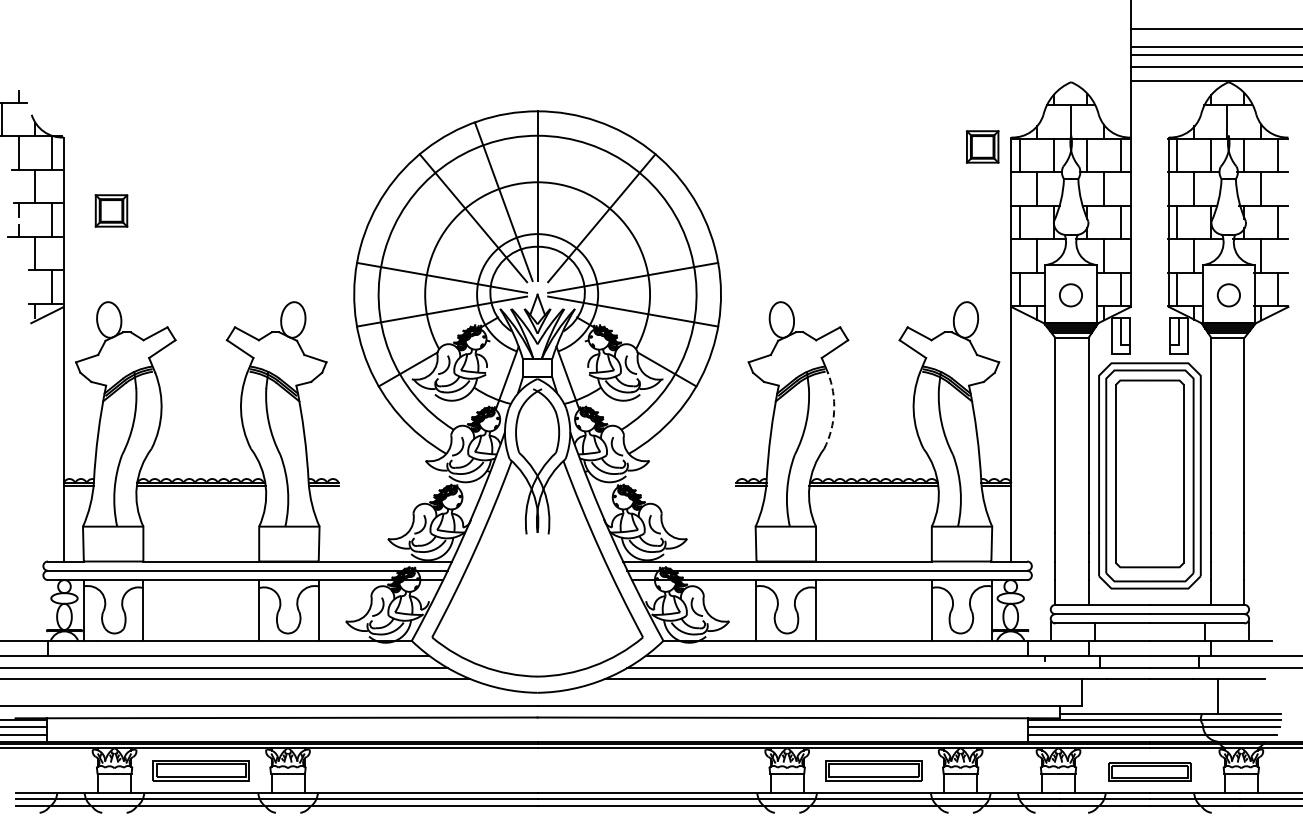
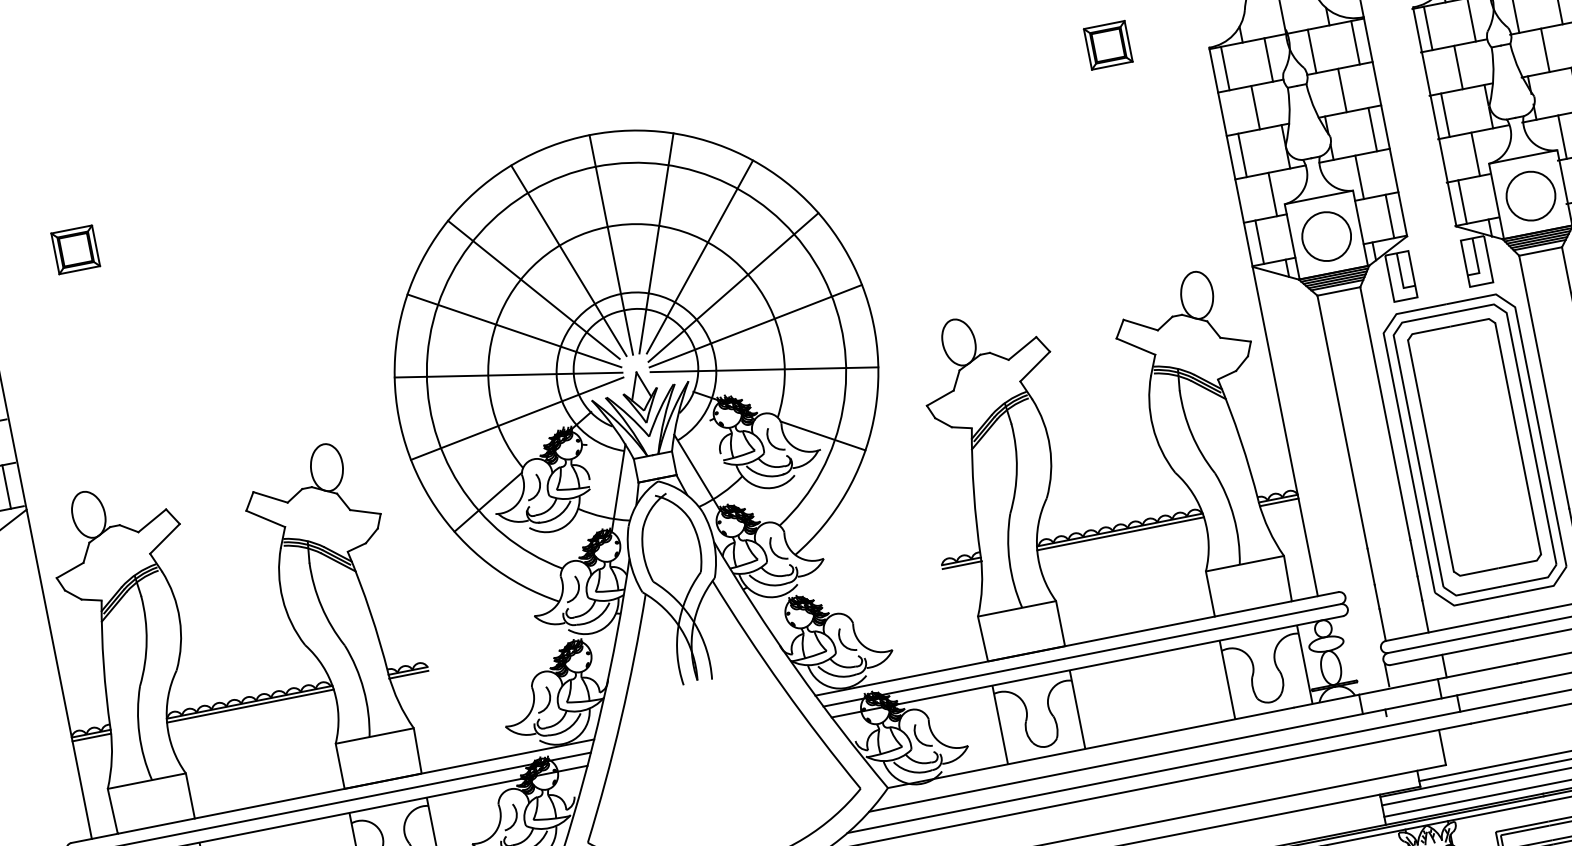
part: (982, 146) -> (1107, 44), moved
line: (571, 201) -> (656, 243), added
part: (111, 210) -> (75, 249), moved
line: (452, 245) -> (513, 330), added
line: (622, 245) -> (733, 286), added
circle: (1070, 294) -> (1325, 235), size x1.67
circle: (1228, 294) -> (1530, 195), size x1.67
arc: (834, 411) -> (1050, 447), dashed -> solid

